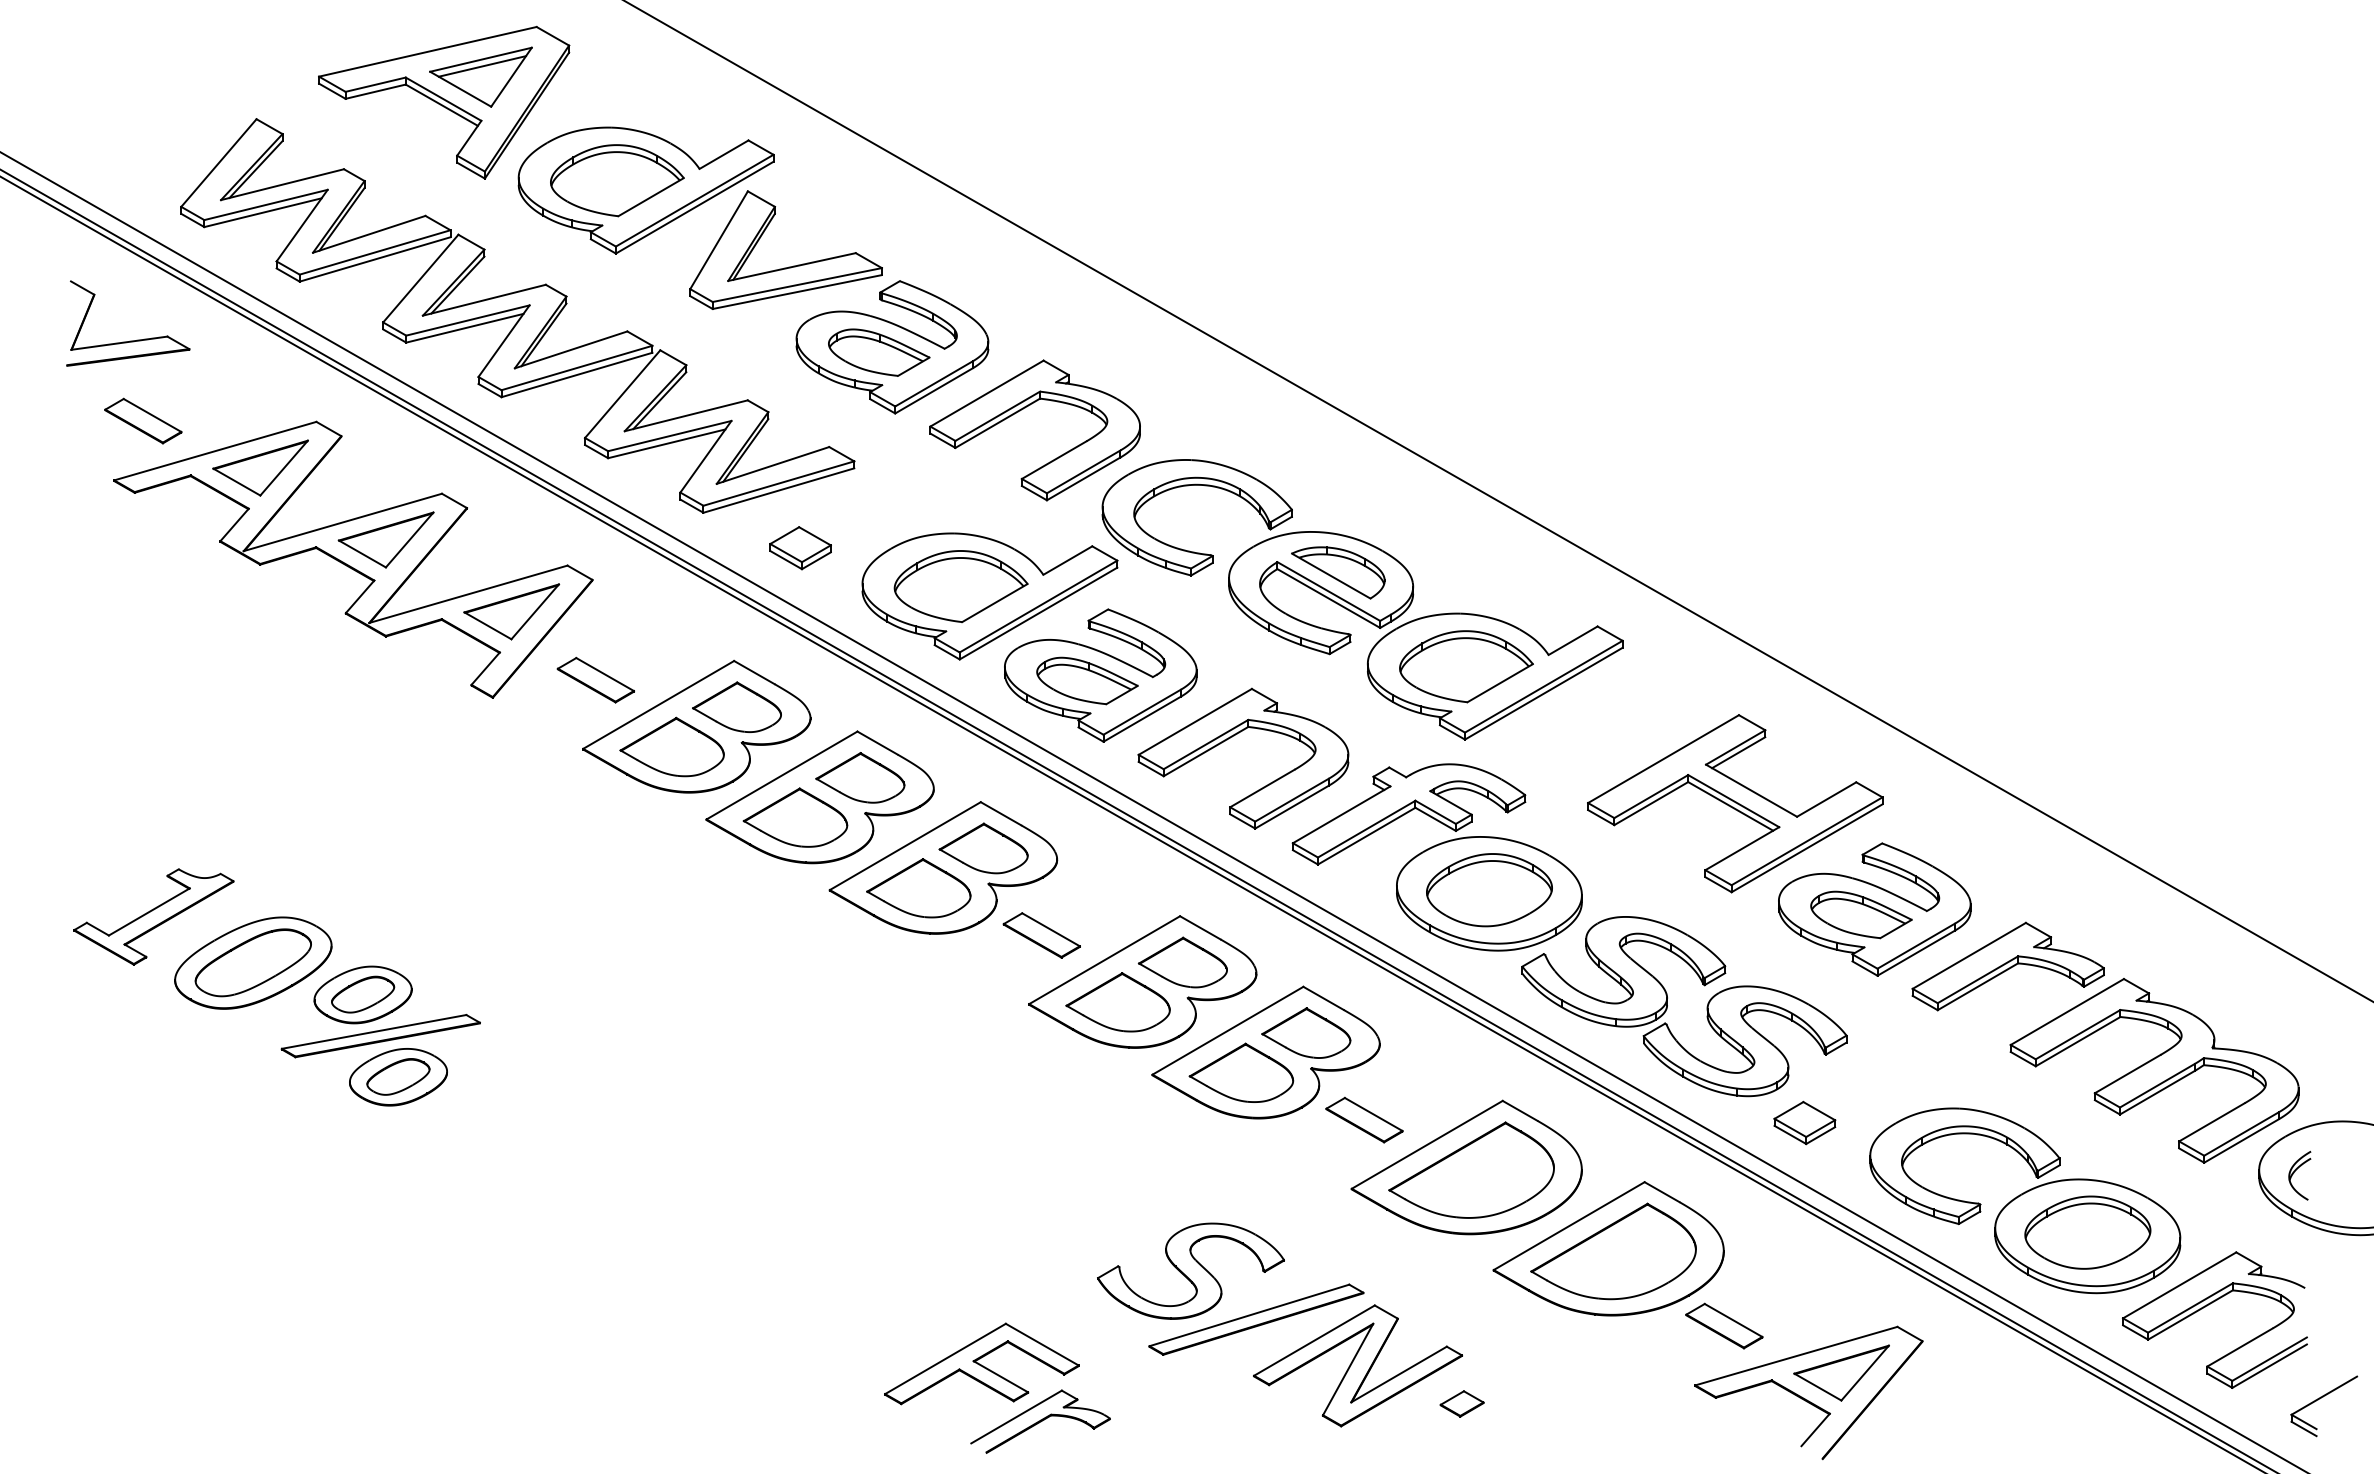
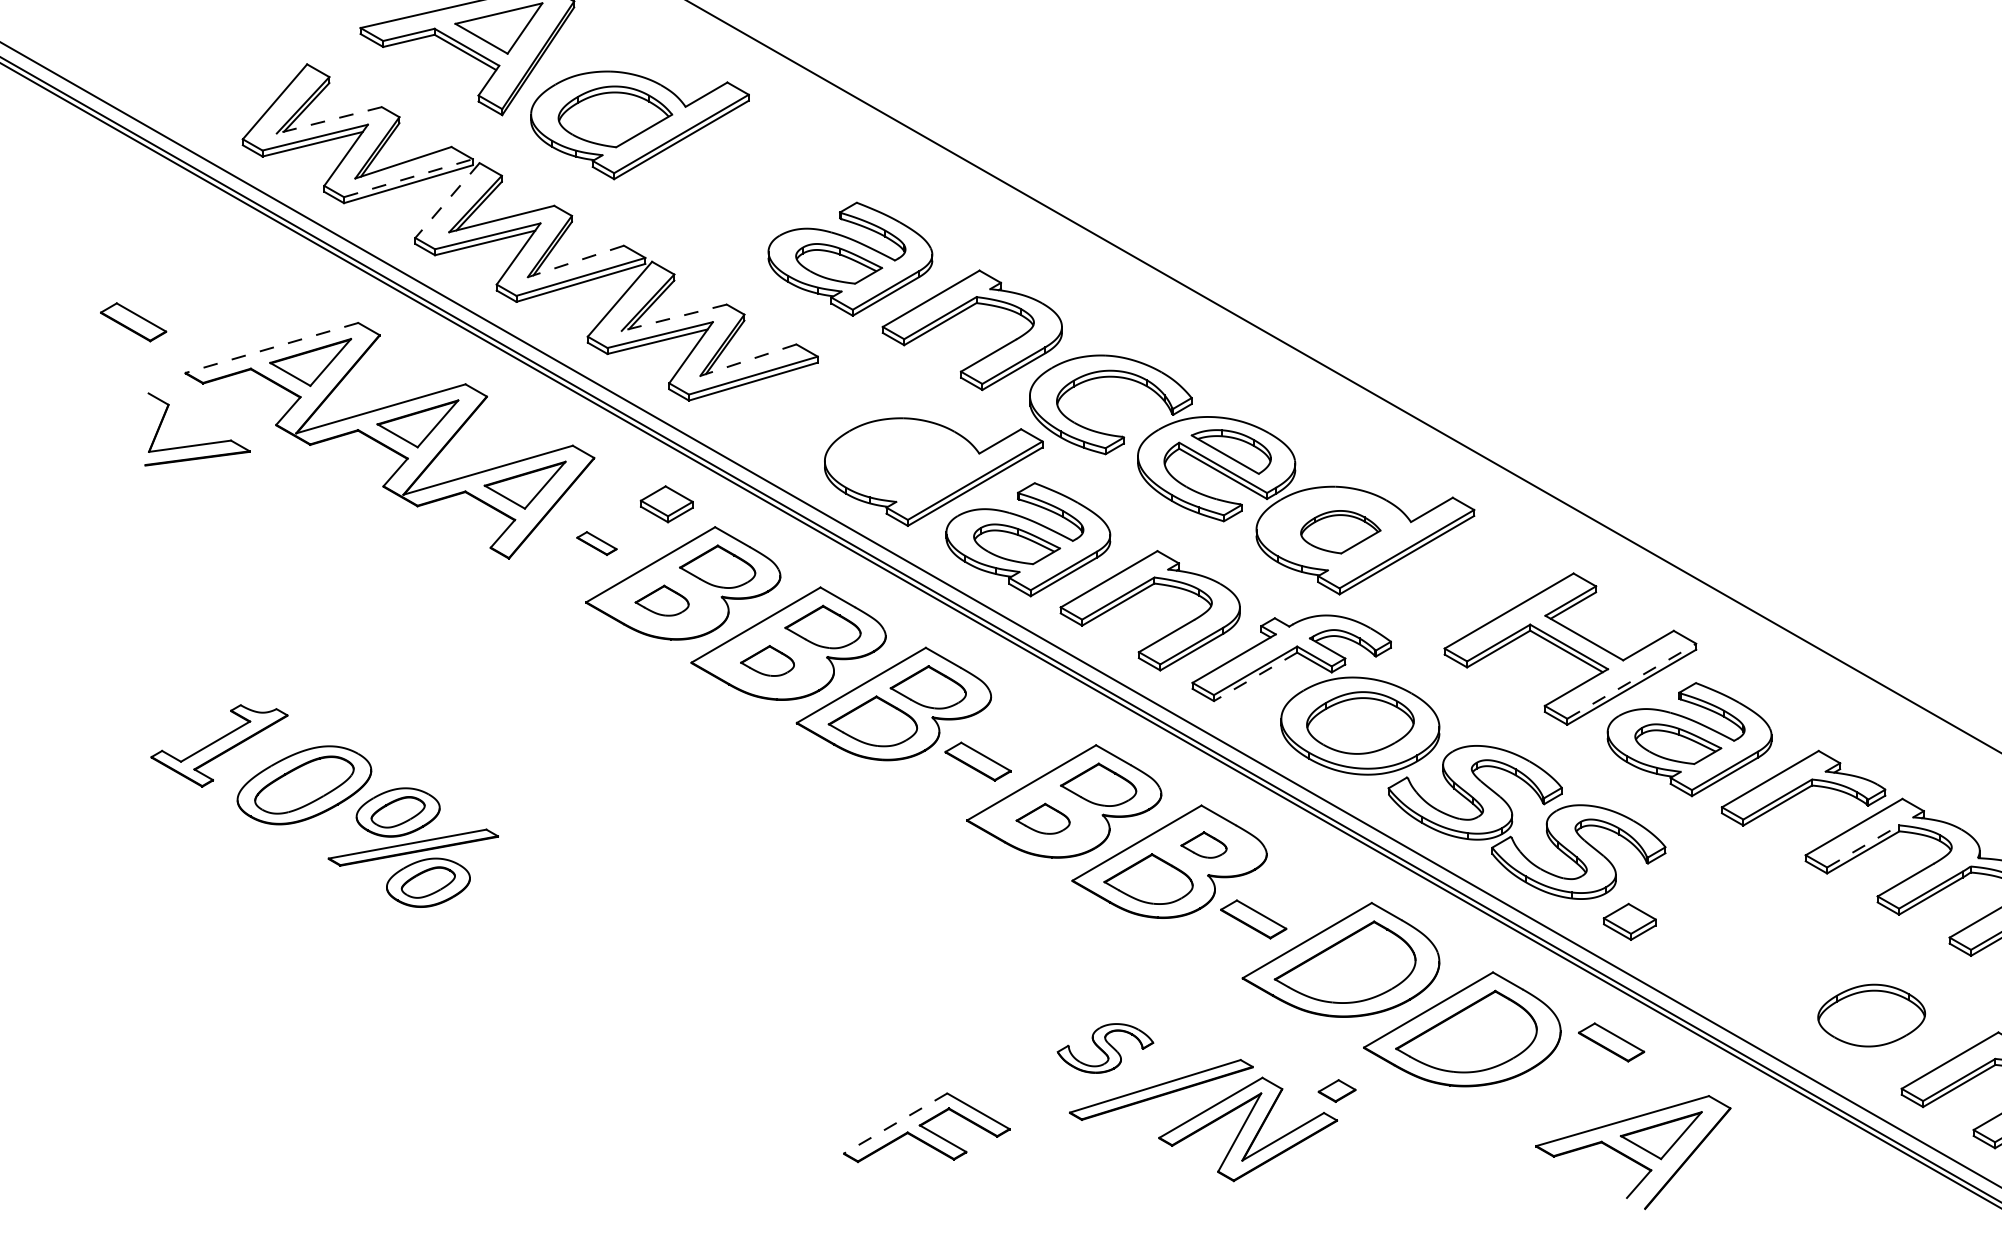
line: (482, 66) -> (500, 19), removed
line: (282, 184) -> (329, 120), solid -> dashed
line: (375, 252) -> (408, 178), solid -> dashed
part: (788, 266) -> (761, 190), removed
line: (420, 278) -> (447, 200), solid -> dashed
part: (129, 340) -> (198, 443), moved
line: (570, 350) -> (575, 261), solid -> dashed
line: (685, 415) -> (673, 317), solid -> dashed
part: (143, 420) -> (133, 321), moved
line: (214, 451) -> (271, 348), solid -> dashed
line: (772, 465) -> (747, 360), solid -> dashed
part: (800, 548) -> (666, 504), moved
part: (960, 586) -> (908, 463), removed
part: (1466, 666) -> (1340, 531), size x0.7
part: (595, 679) -> (596, 543), size x0.6
part: (671, 746) -> (661, 600), size x0.6
part: (795, 817) -> (767, 660), size x0.6
line: (1366, 836) -> (1255, 677), solid -> dashed
line: (1807, 841) -> (1632, 681), solid -> dashed
part: (1117, 1002) -> (1042, 818), size x0.6
part: (1306, 1032) -> (1204, 844), size x0.6
line: (2078, 1034) -> (1863, 846), solid -> dashed
part: (2025, 1200) -> (1818, 988), removed
part: (1190, 1270) -> (1105, 1047), size x0.6
part: (1724, 1325) -> (1611, 1041), moved
line: (945, 1358) -> (895, 1123), solid -> dashed
part: (1461, 1403) -> (1336, 1090), moved
part: (1040, 1421) -> (976, 1176), removed

